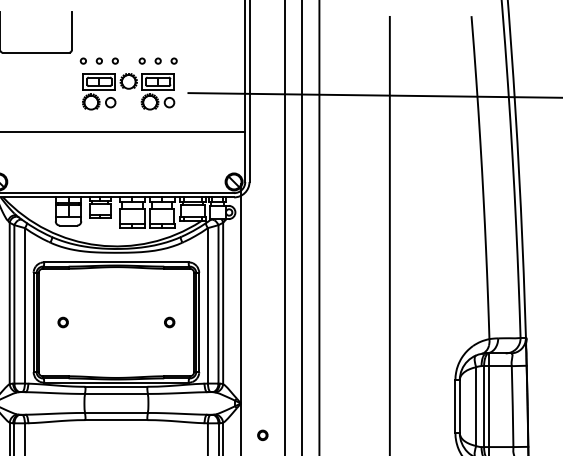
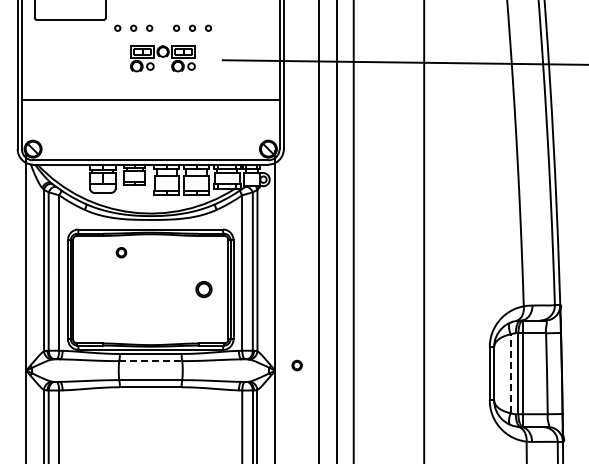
part: (128, 91) -> (162, 58), size x0.7
part: (63, 322) -> (121, 252), moved
part: (169, 322) -> (203, 289), size x1.6
line: (117, 394) -> (151, 361), solid -> dashed
line: (476, 406) -> (510, 373), solid -> dashed
part: (262, 435) -> (296, 365), moved

